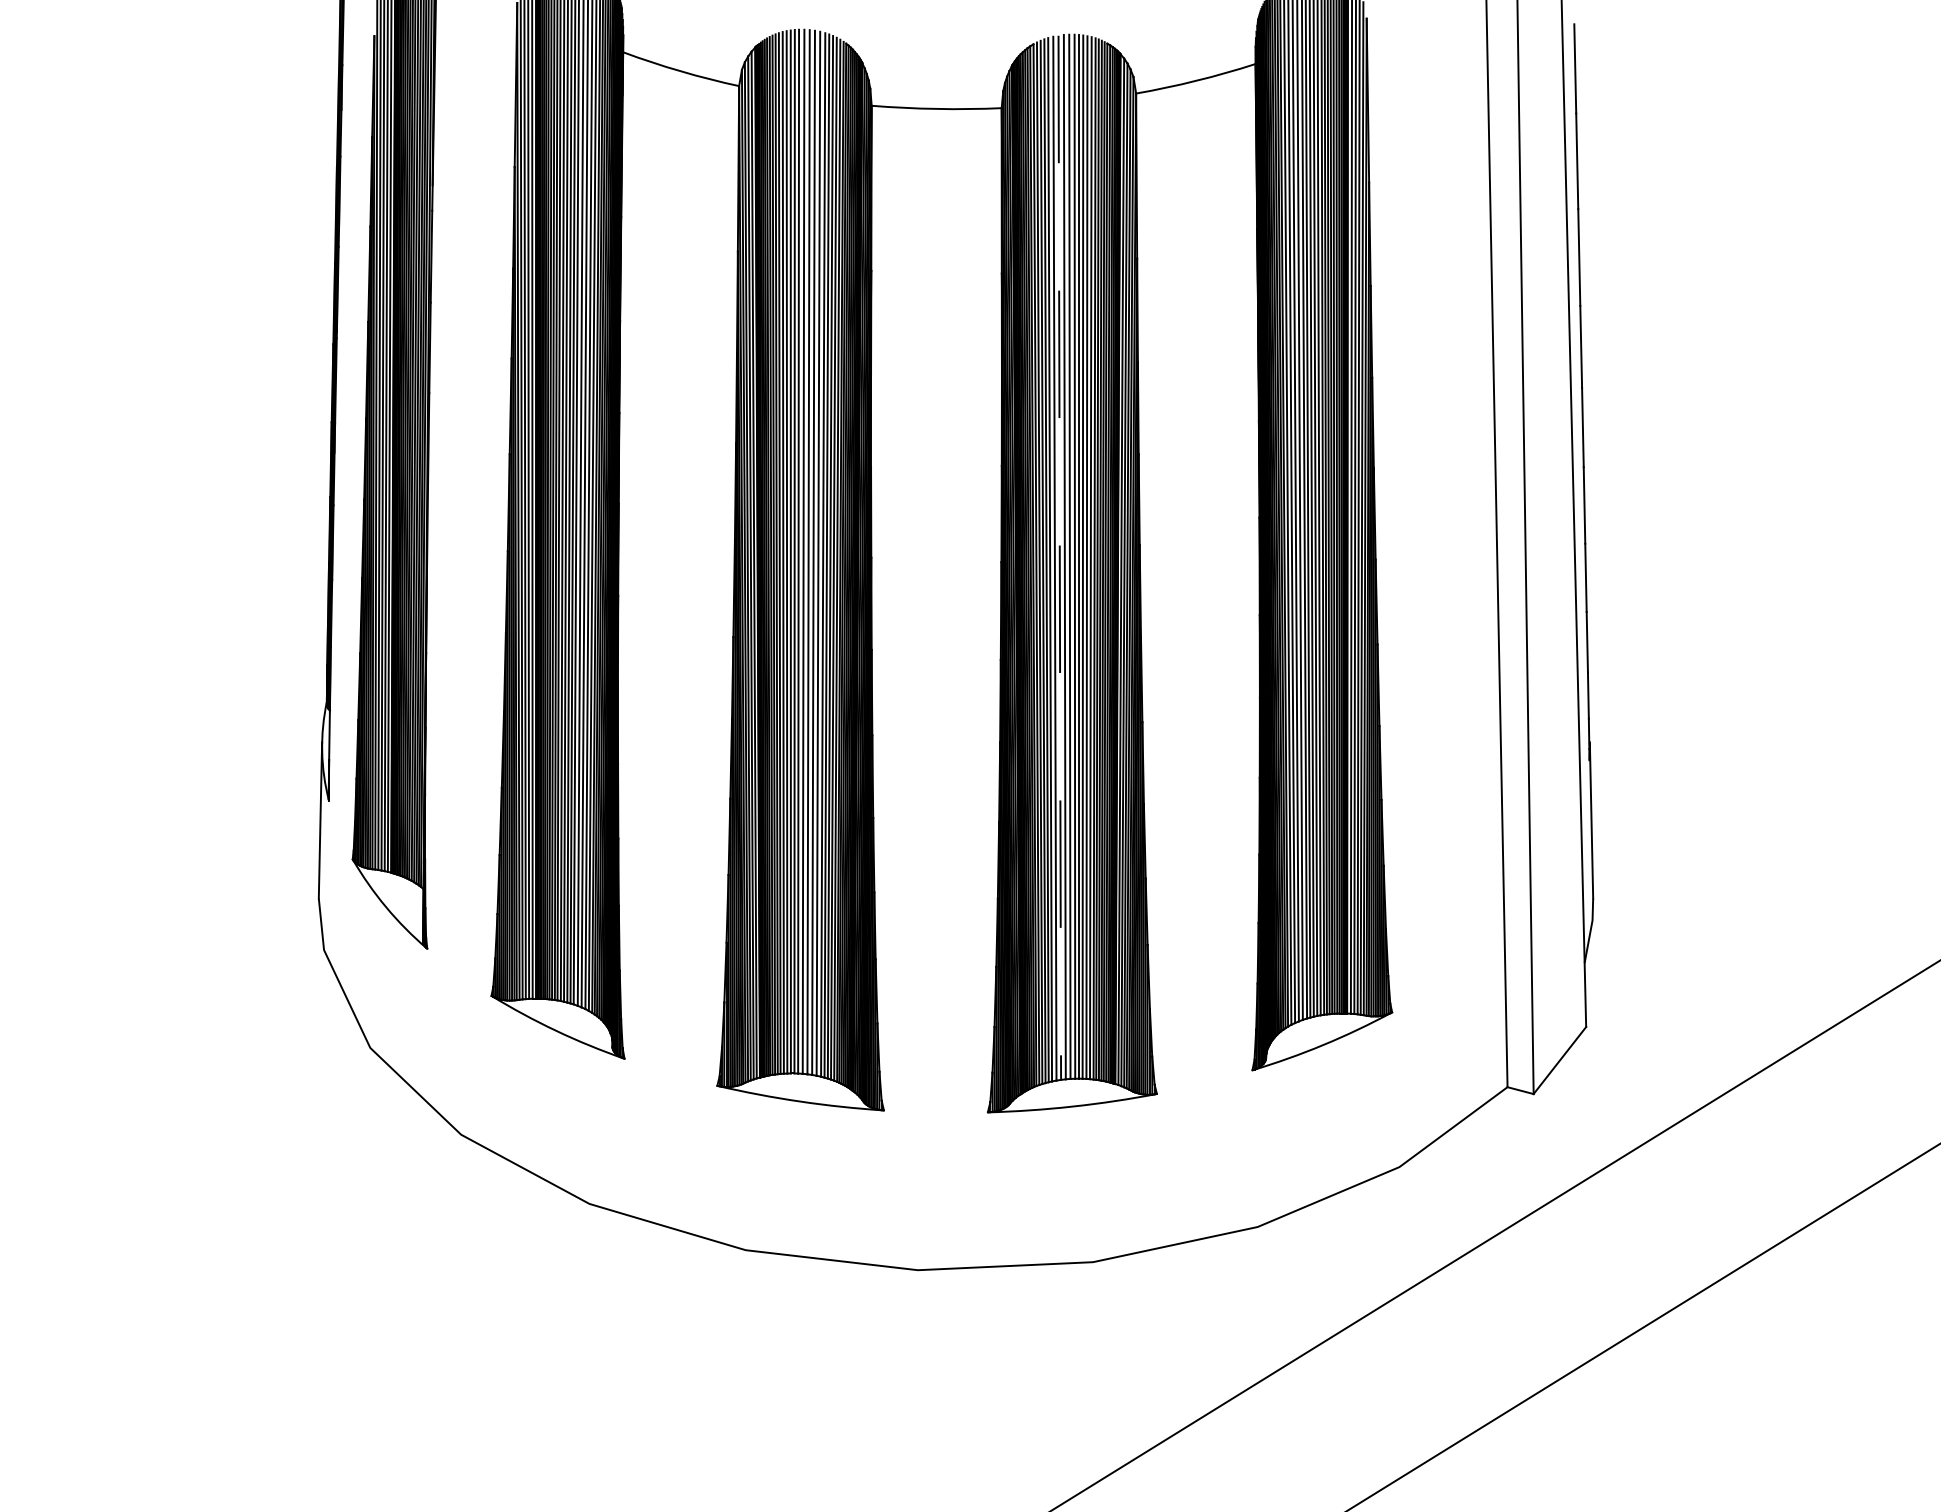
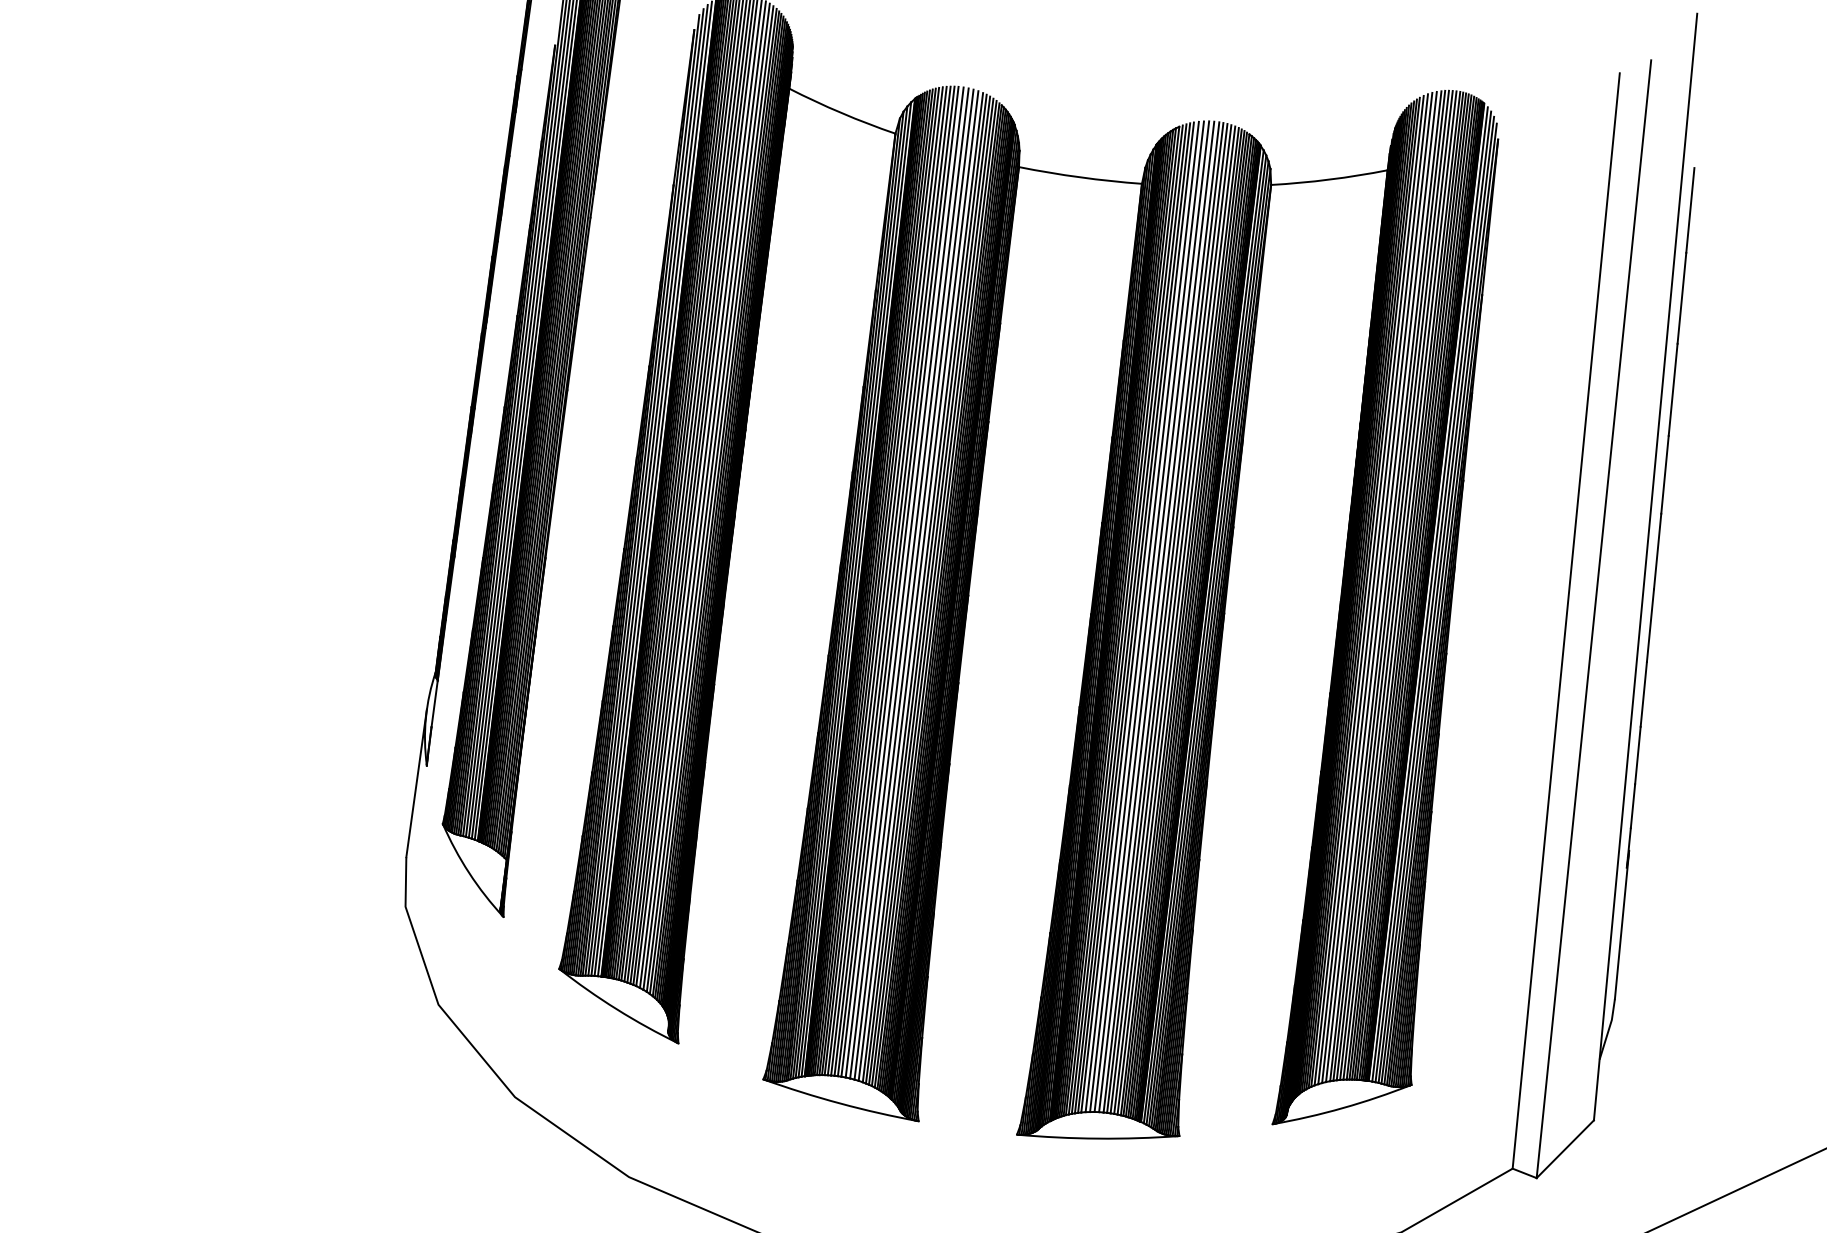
line: (1059, 558) -> (1146, 617), dashed -> solid

